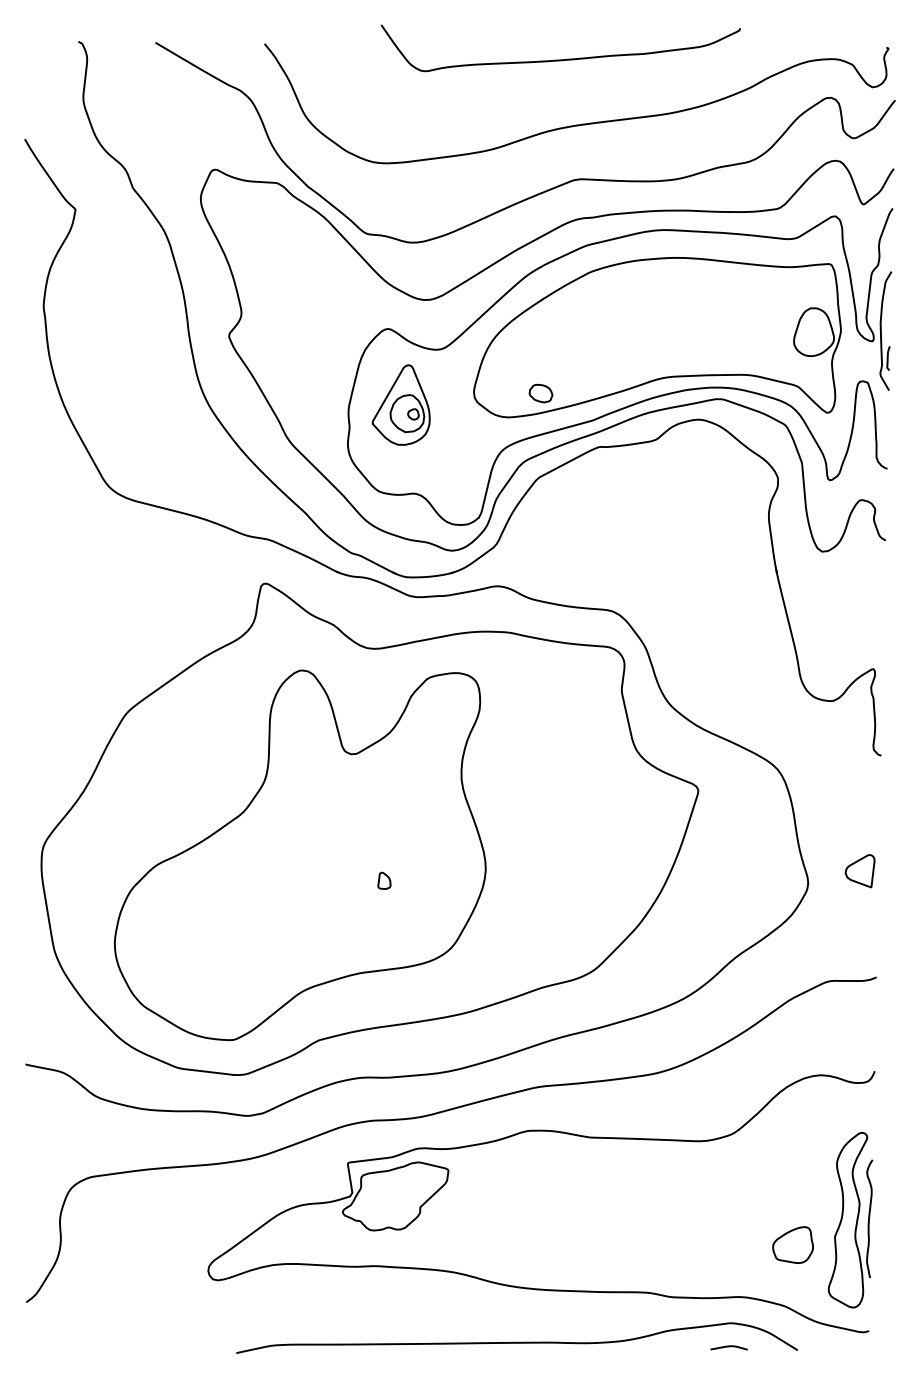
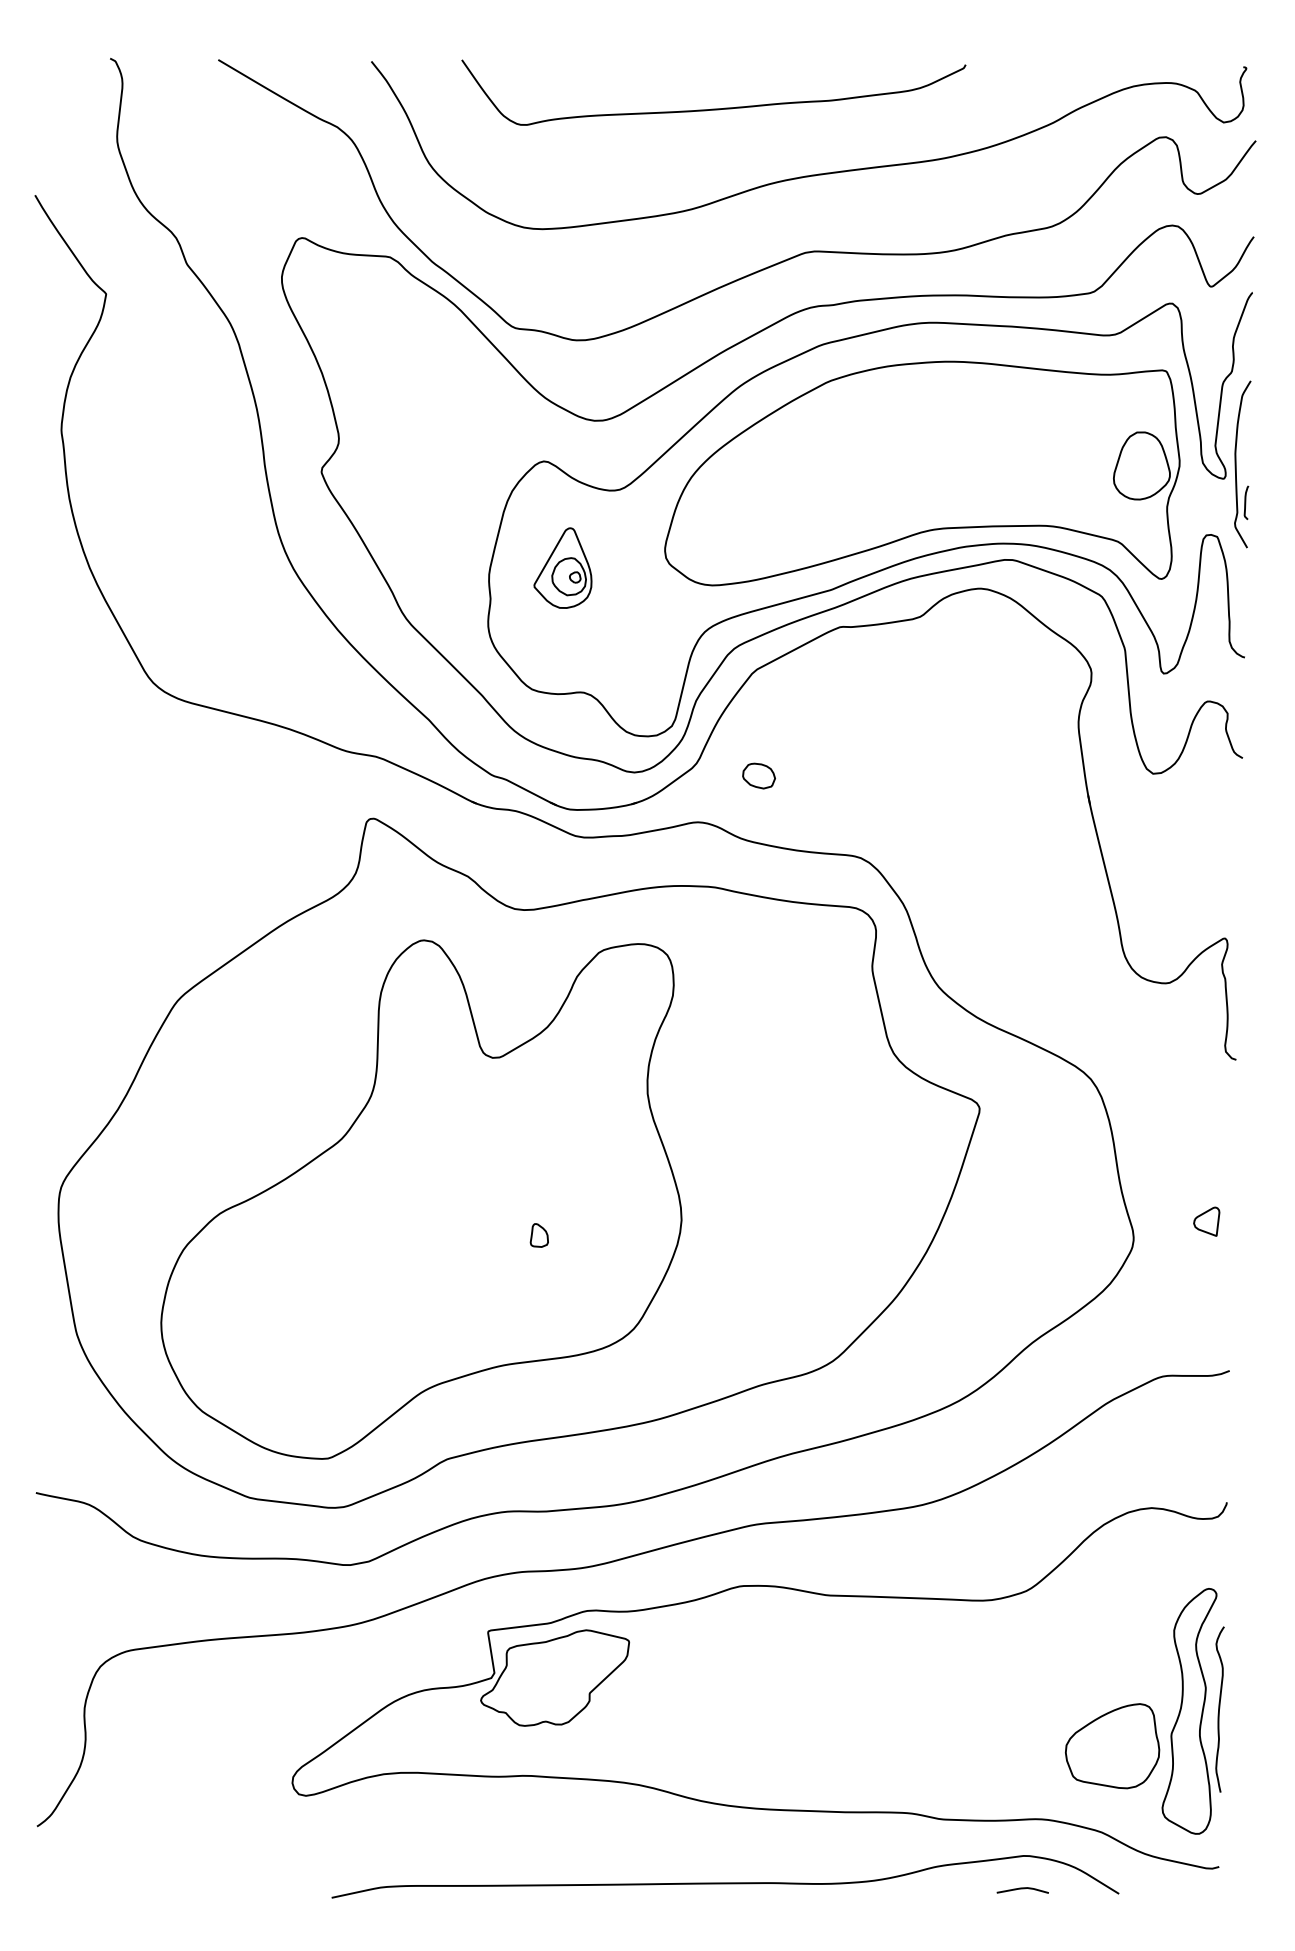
curve: (560, 59) -> (713, 108), moved
part: (540, 393) -> (758, 775), moved
part: (400, 404) -> (562, 567), size x0.71
part: (860, 870) -> (1206, 1221), size x0.62
part: (793, 1245) -> (1112, 1746), size x1.67

